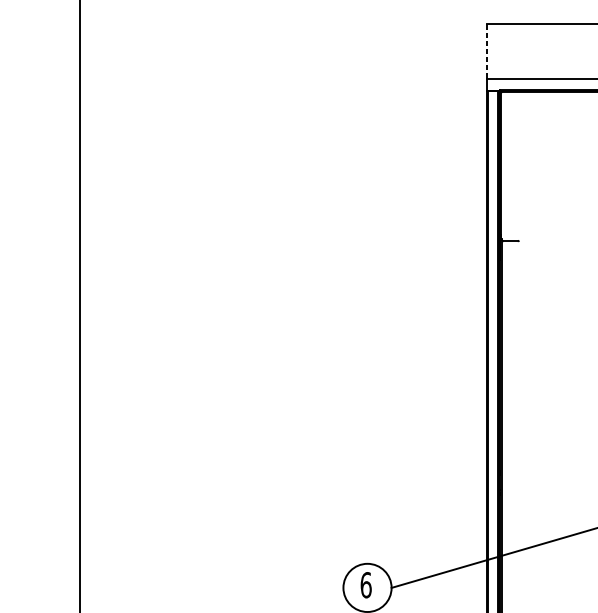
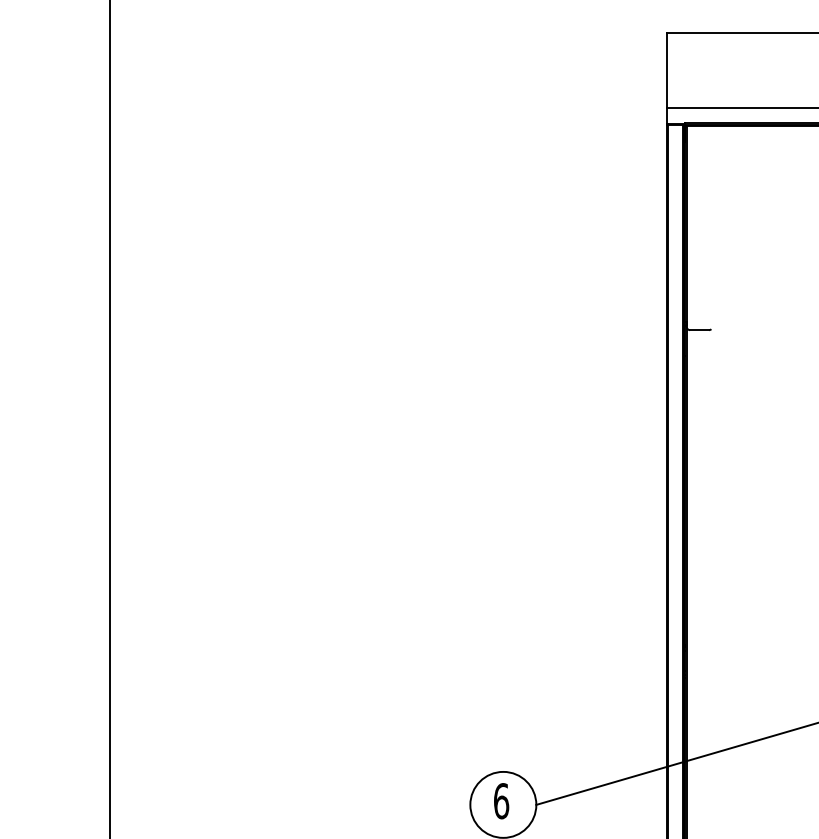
line: (487, 52) -> (667, 71), dashed -> solid

